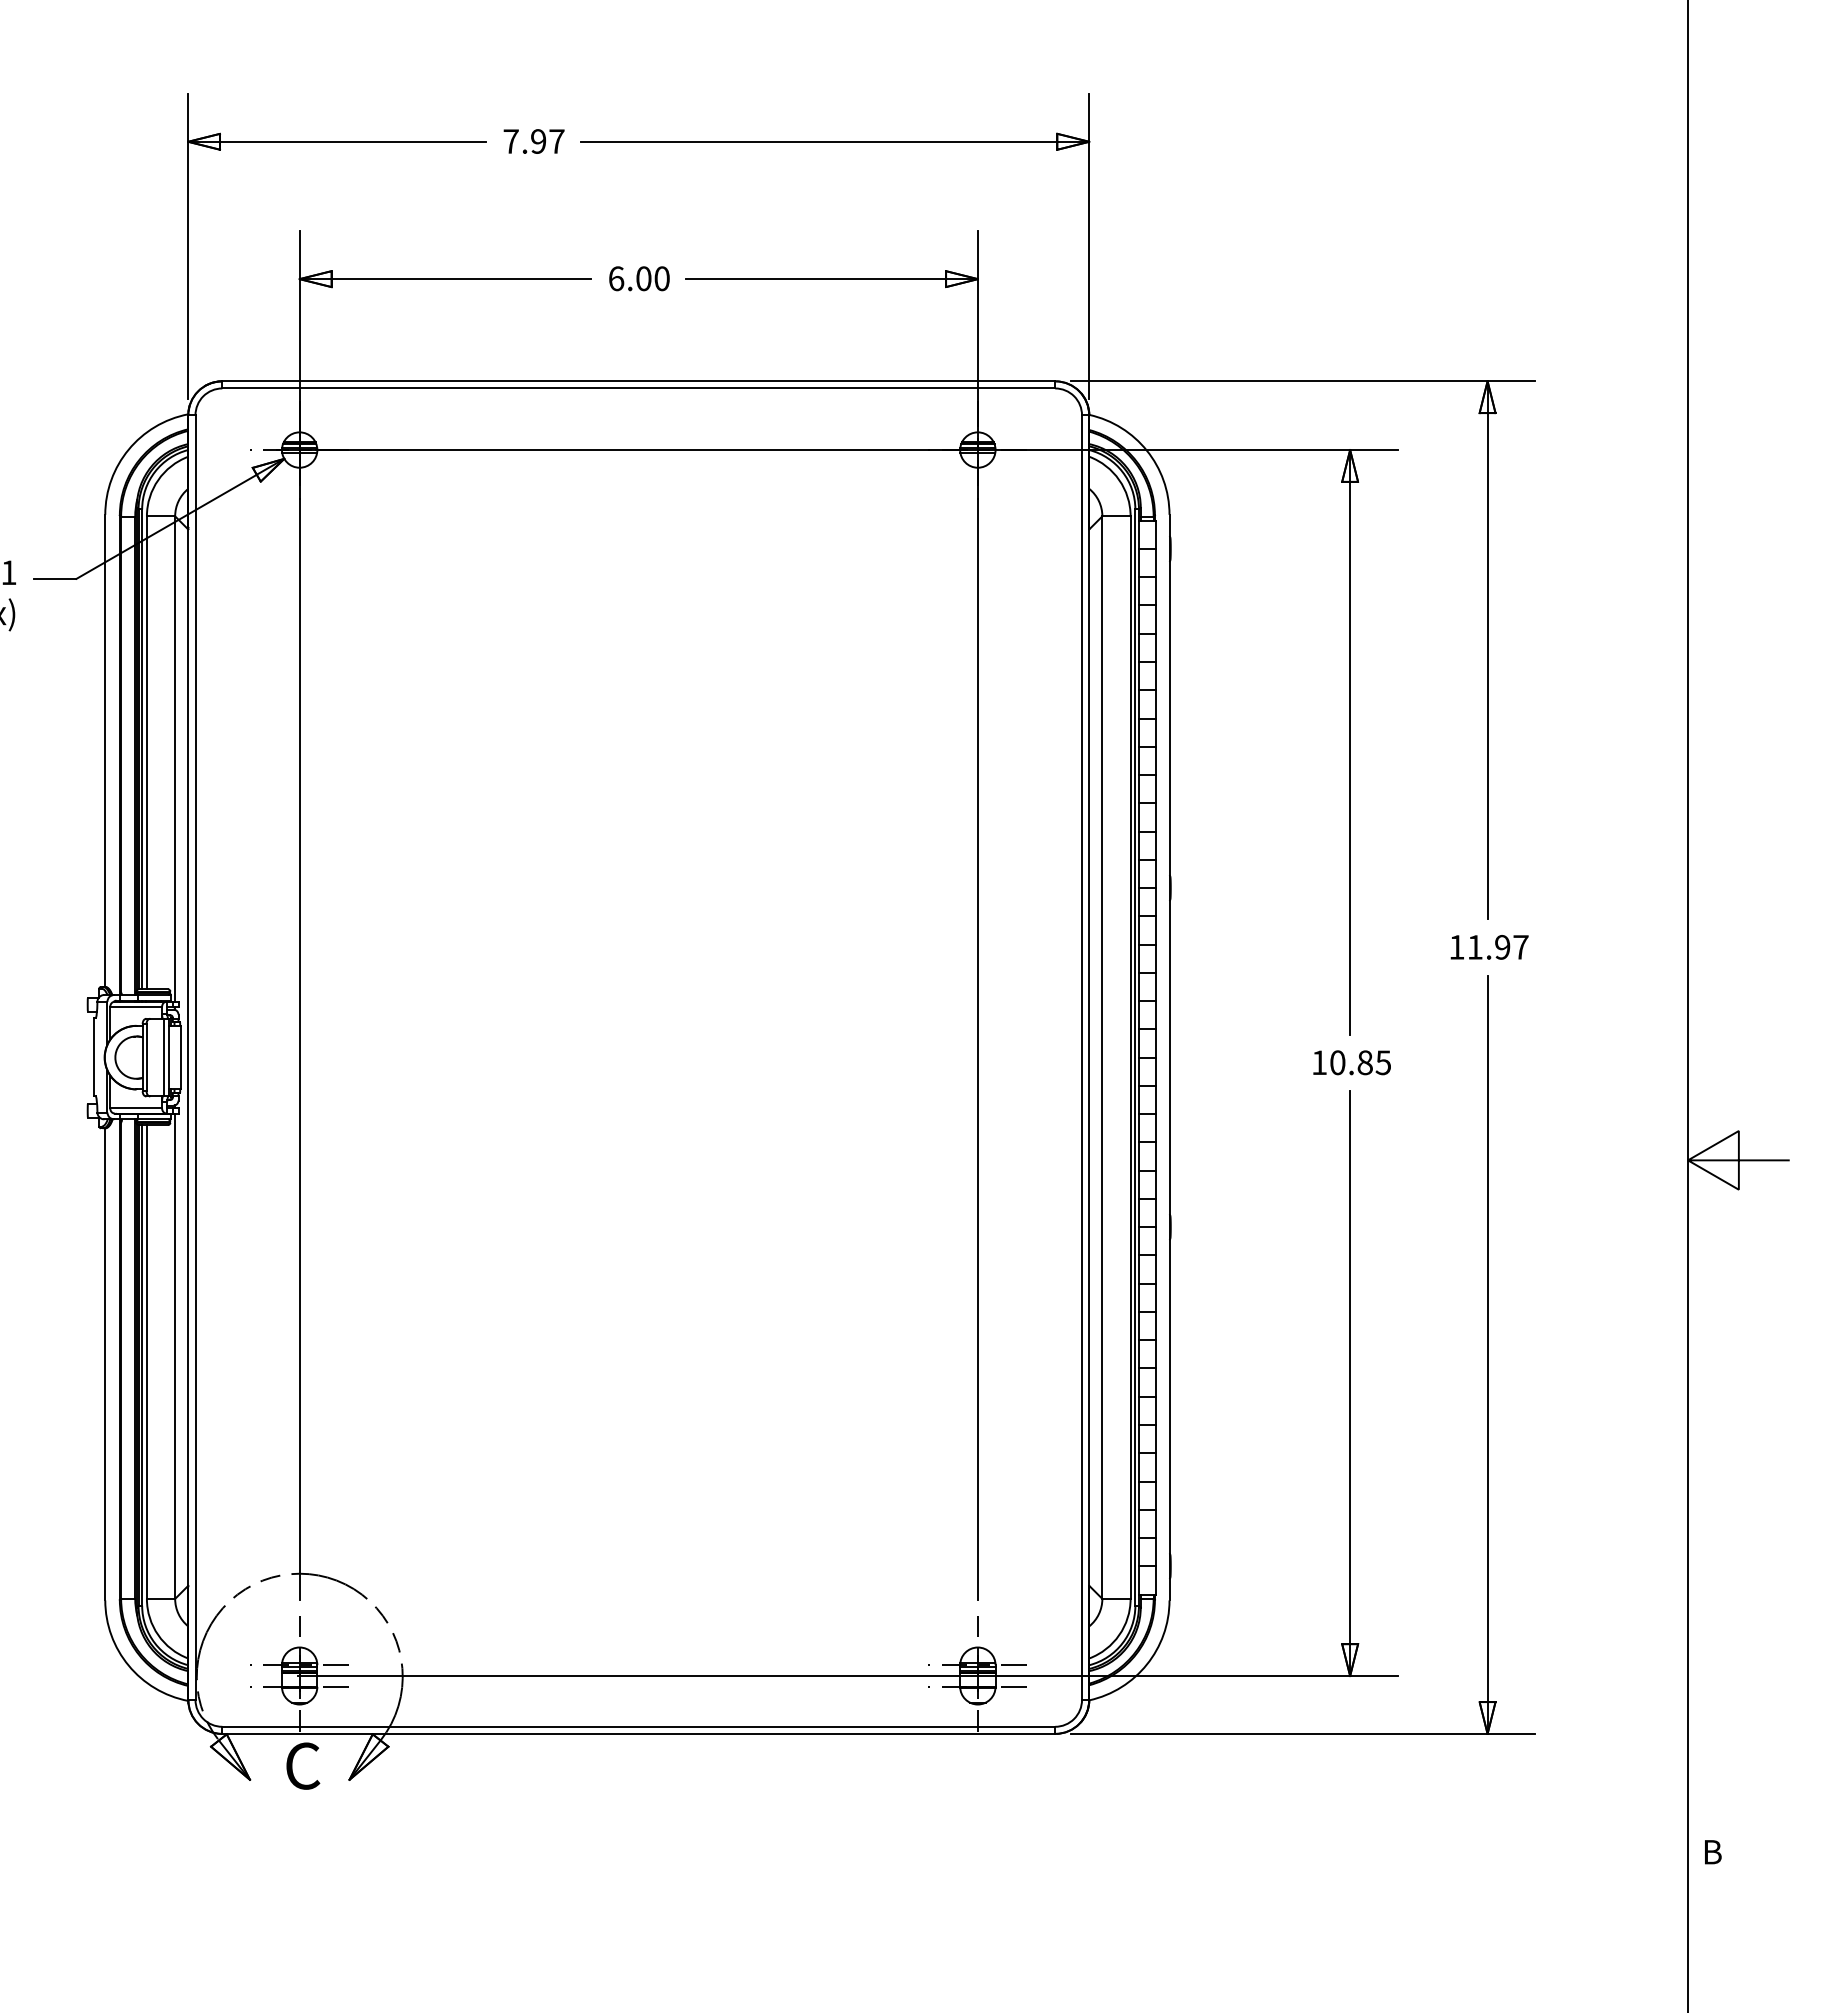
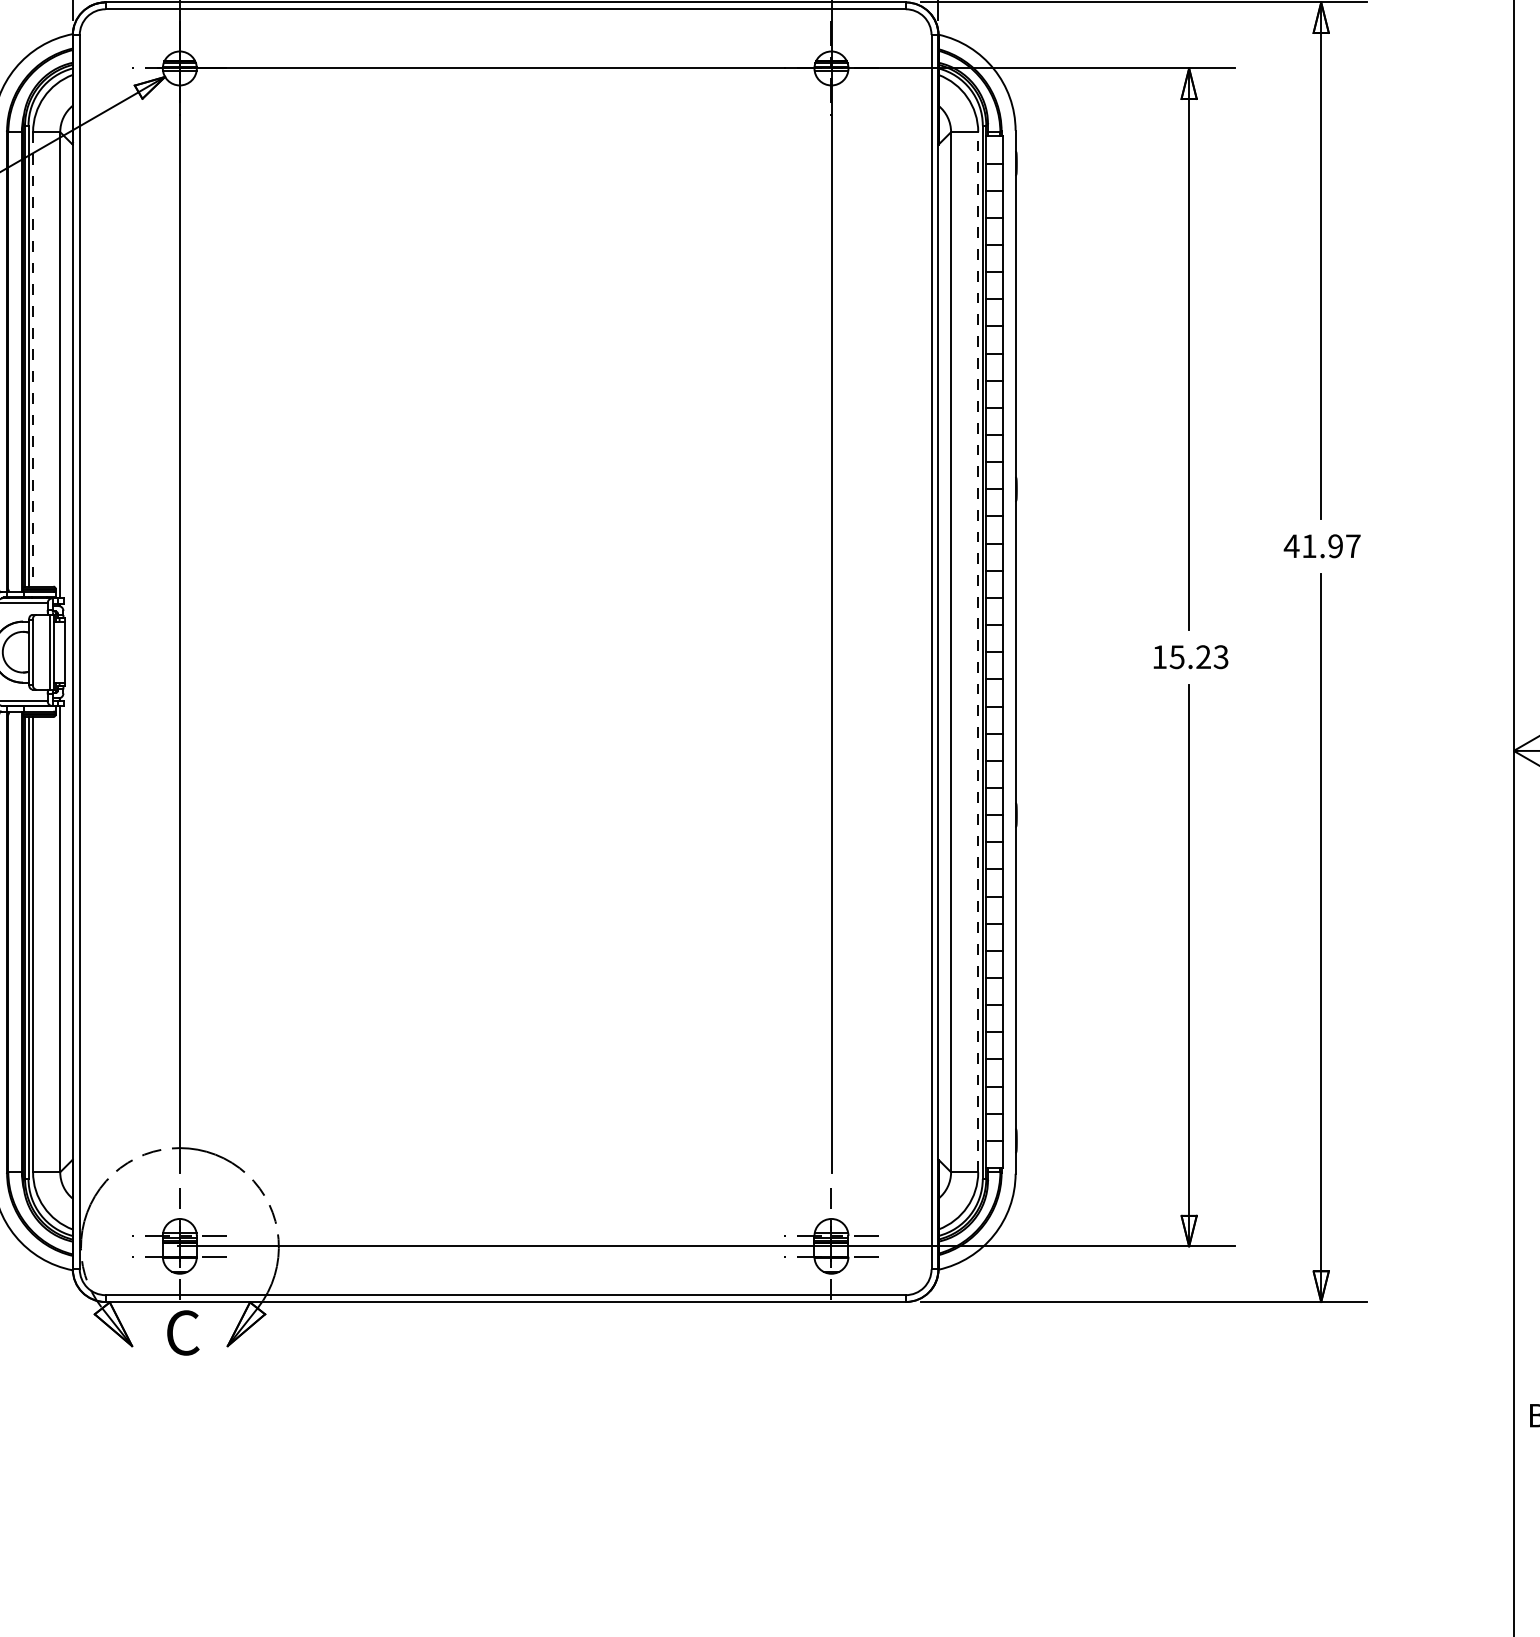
line: (146, 753) -> (32, 360), solid -> dashed
text: (1456, 947) -> (1291, 546), 11.97 -> 41.97
line: (1130, 1057) -> (978, 652), solid -> dashed
text: (1360, 1062) -> (1199, 656), 10.85 -> 15.23

